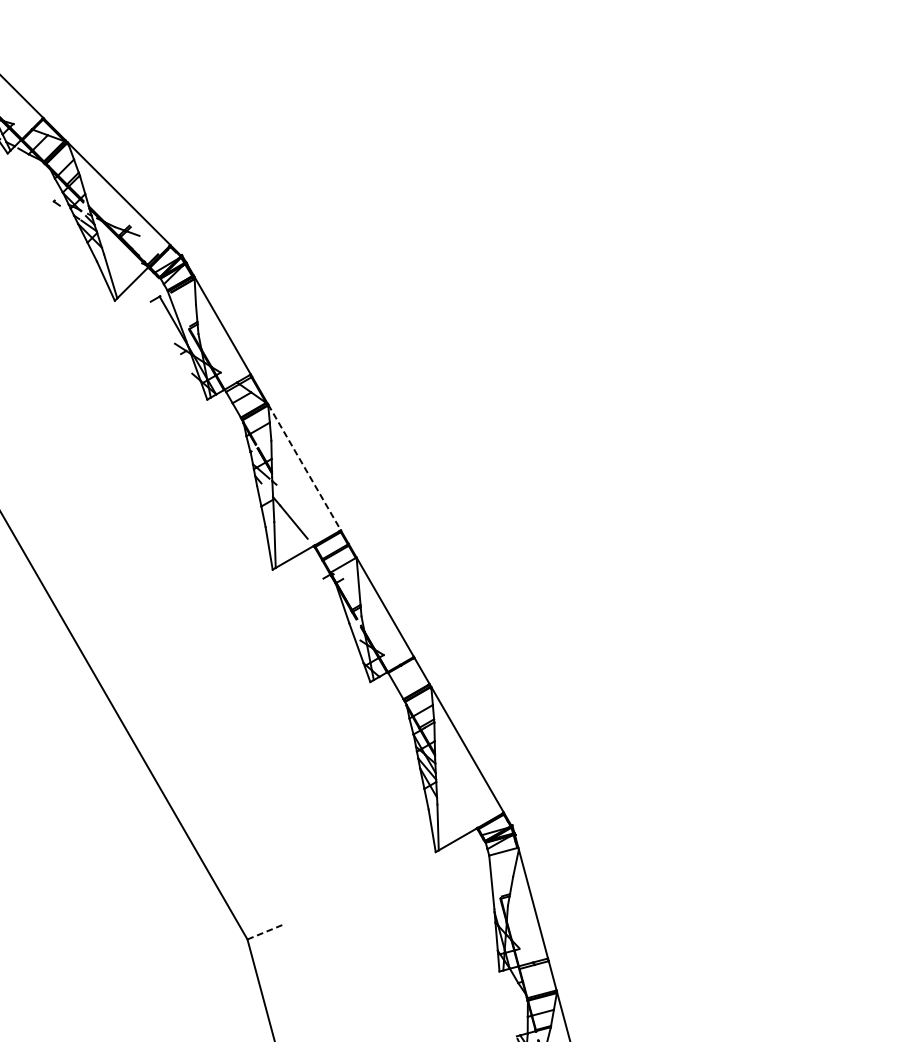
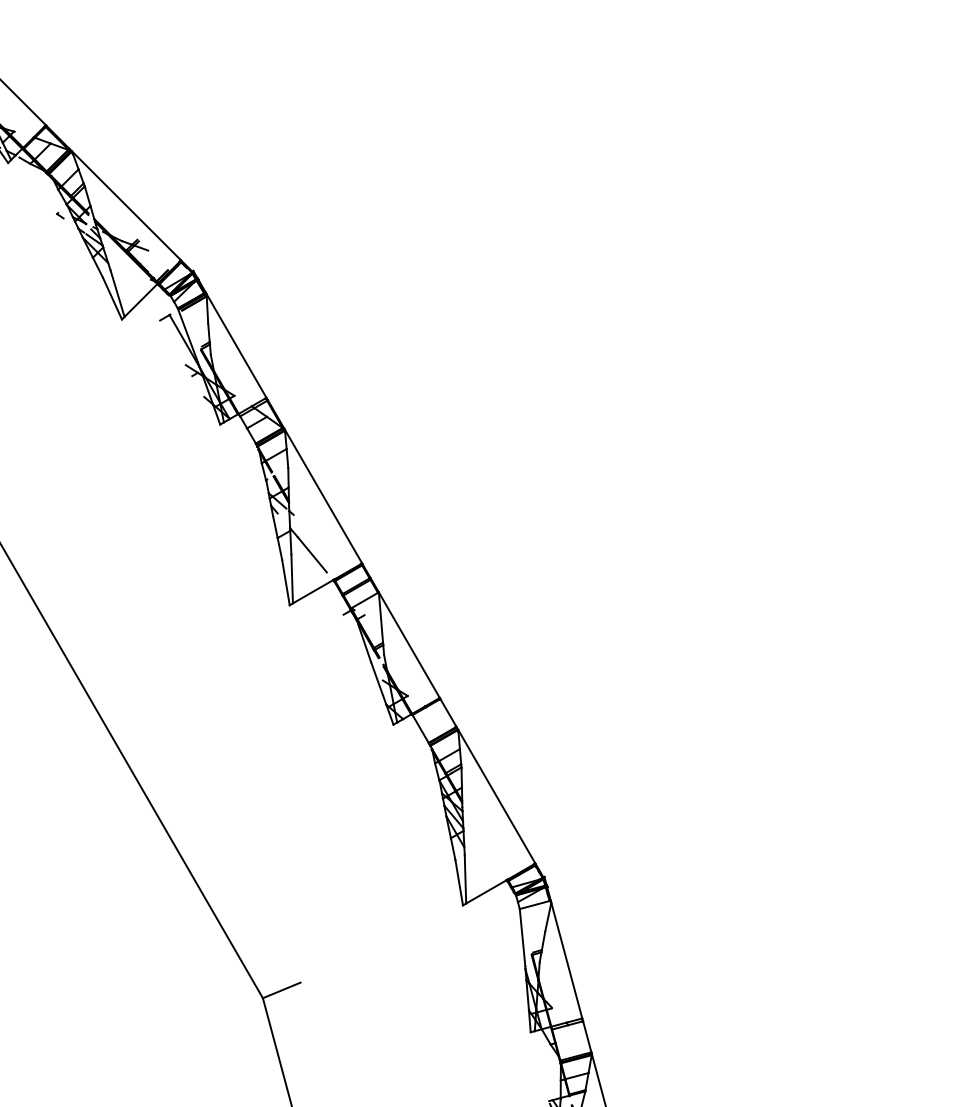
line: (304, 468) -> (323, 497), dashed -> solid
line: (265, 932) -> (282, 990), dashed -> solid

